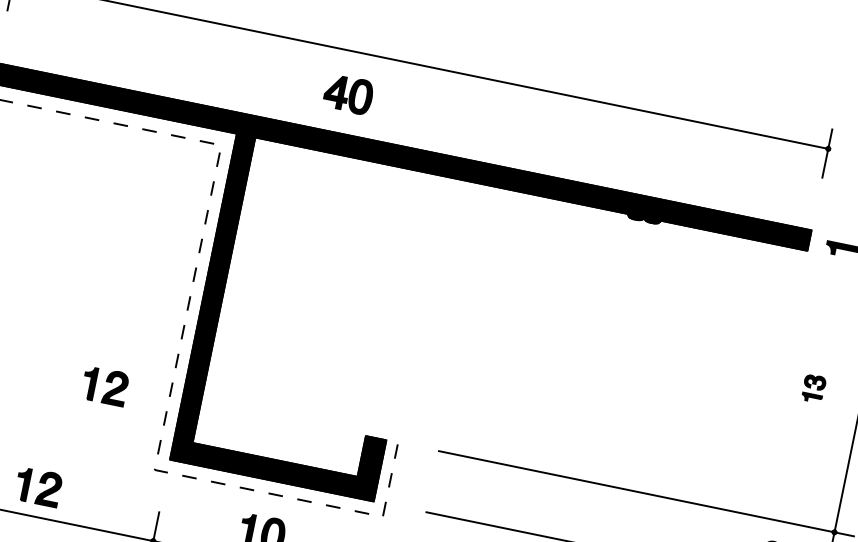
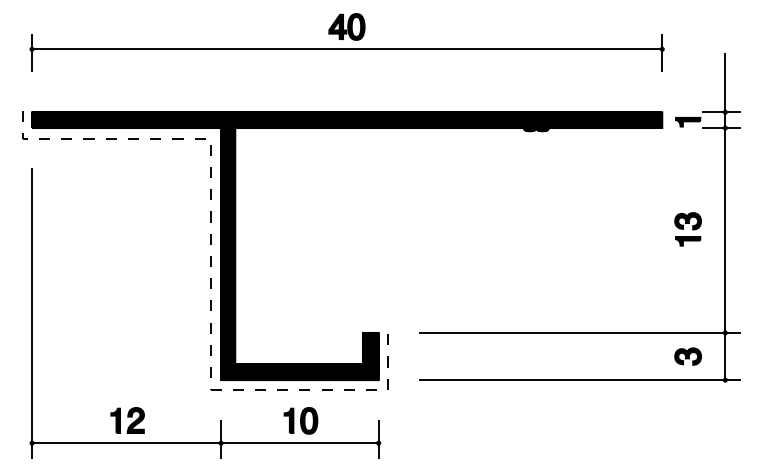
part: (348, 93) -> (346, 26), moved
part: (104, 386) -> (161, 335), removed
part: (813, 388) -> (687, 229), size x1.67

